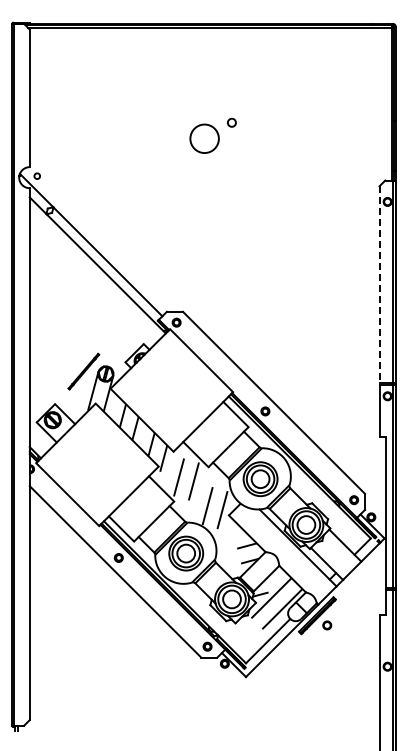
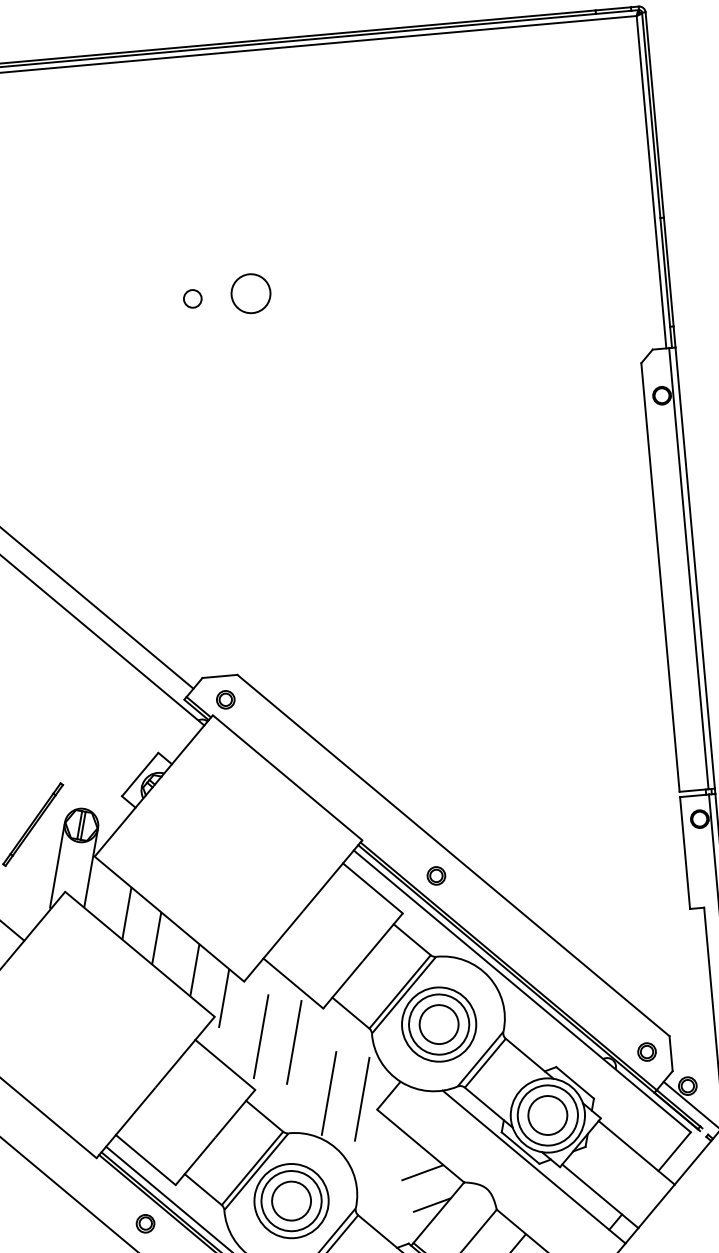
circle: (231, 122) -> (191, 298), moved
circle: (204, 138) -> (250, 293), size x0.62
line: (379, 285) -> (660, 579), dashed -> solid

